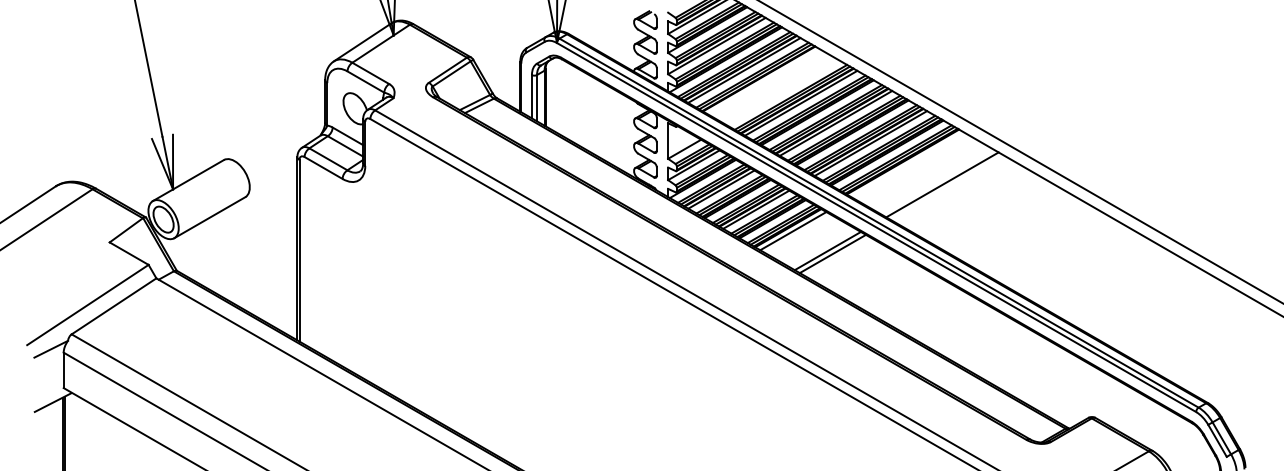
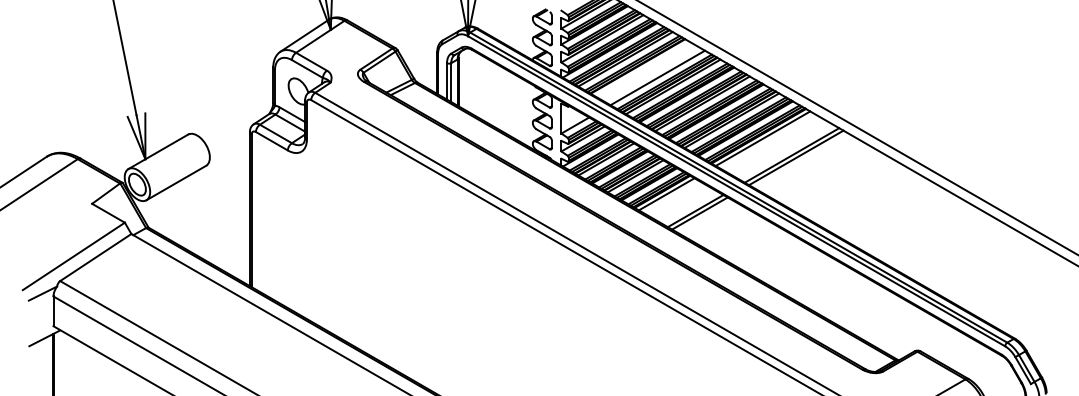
line: (782, 92) -> (657, 77), added
line: (907, 164) -> (762, 138), added
line: (947, 187) -> (796, 157), added

